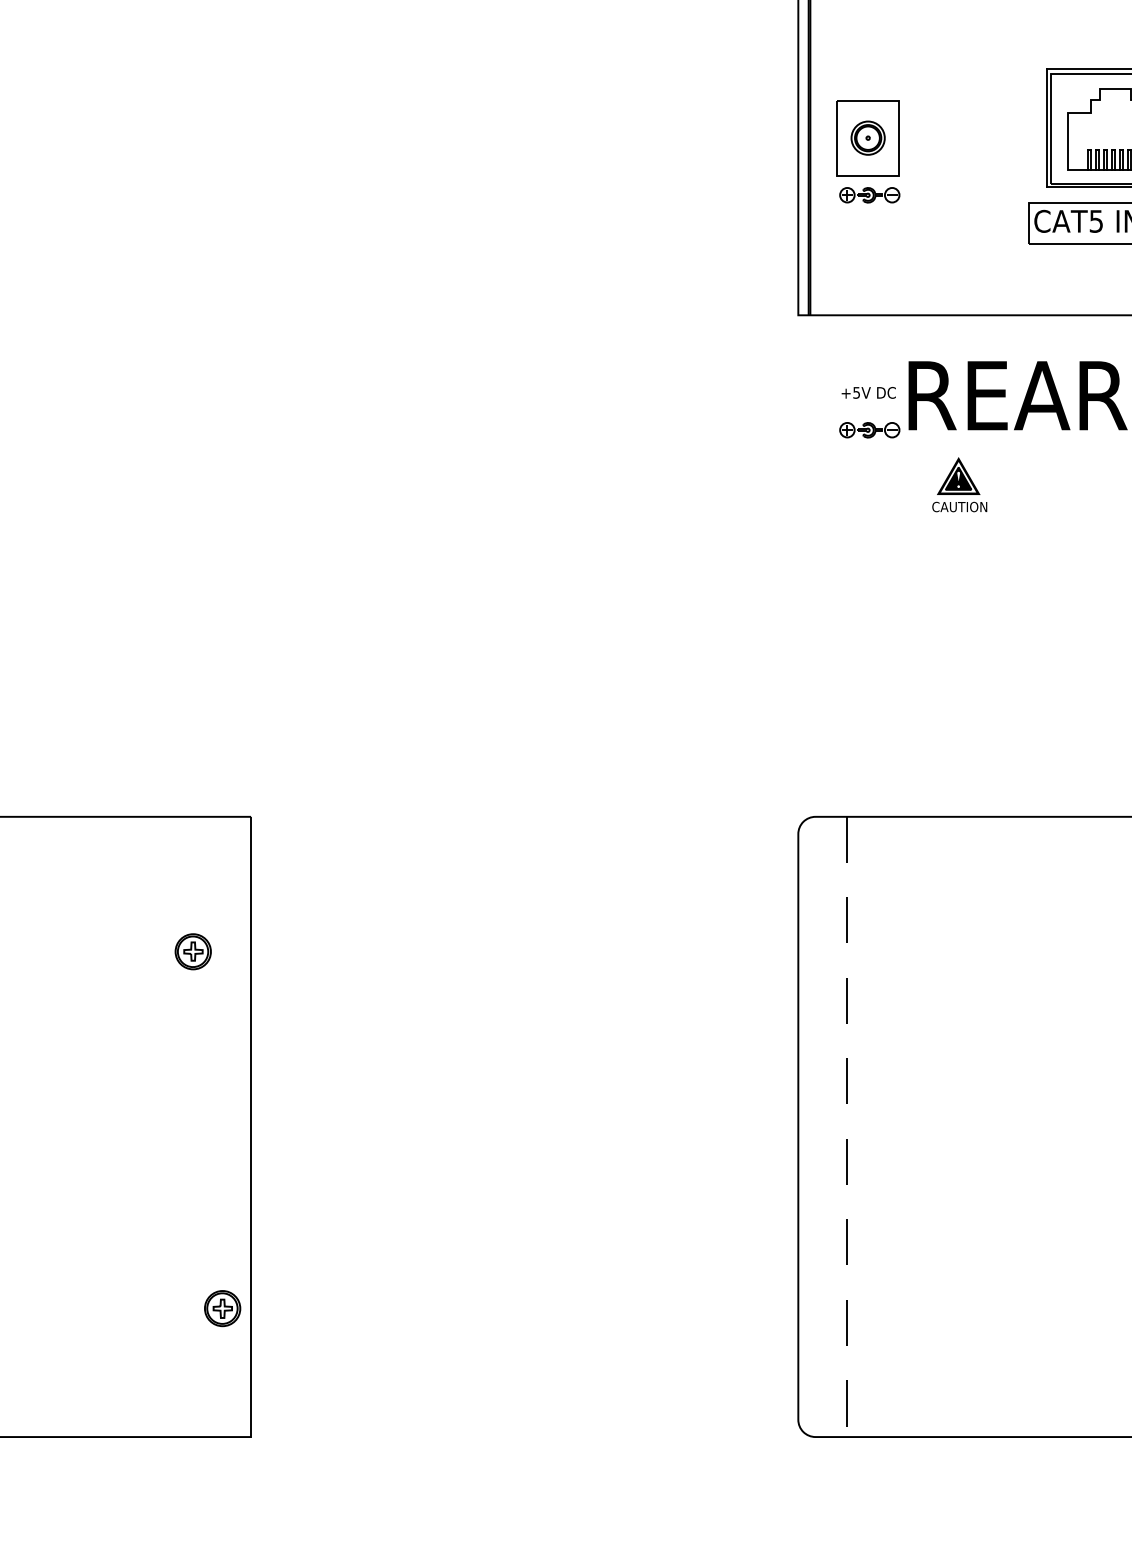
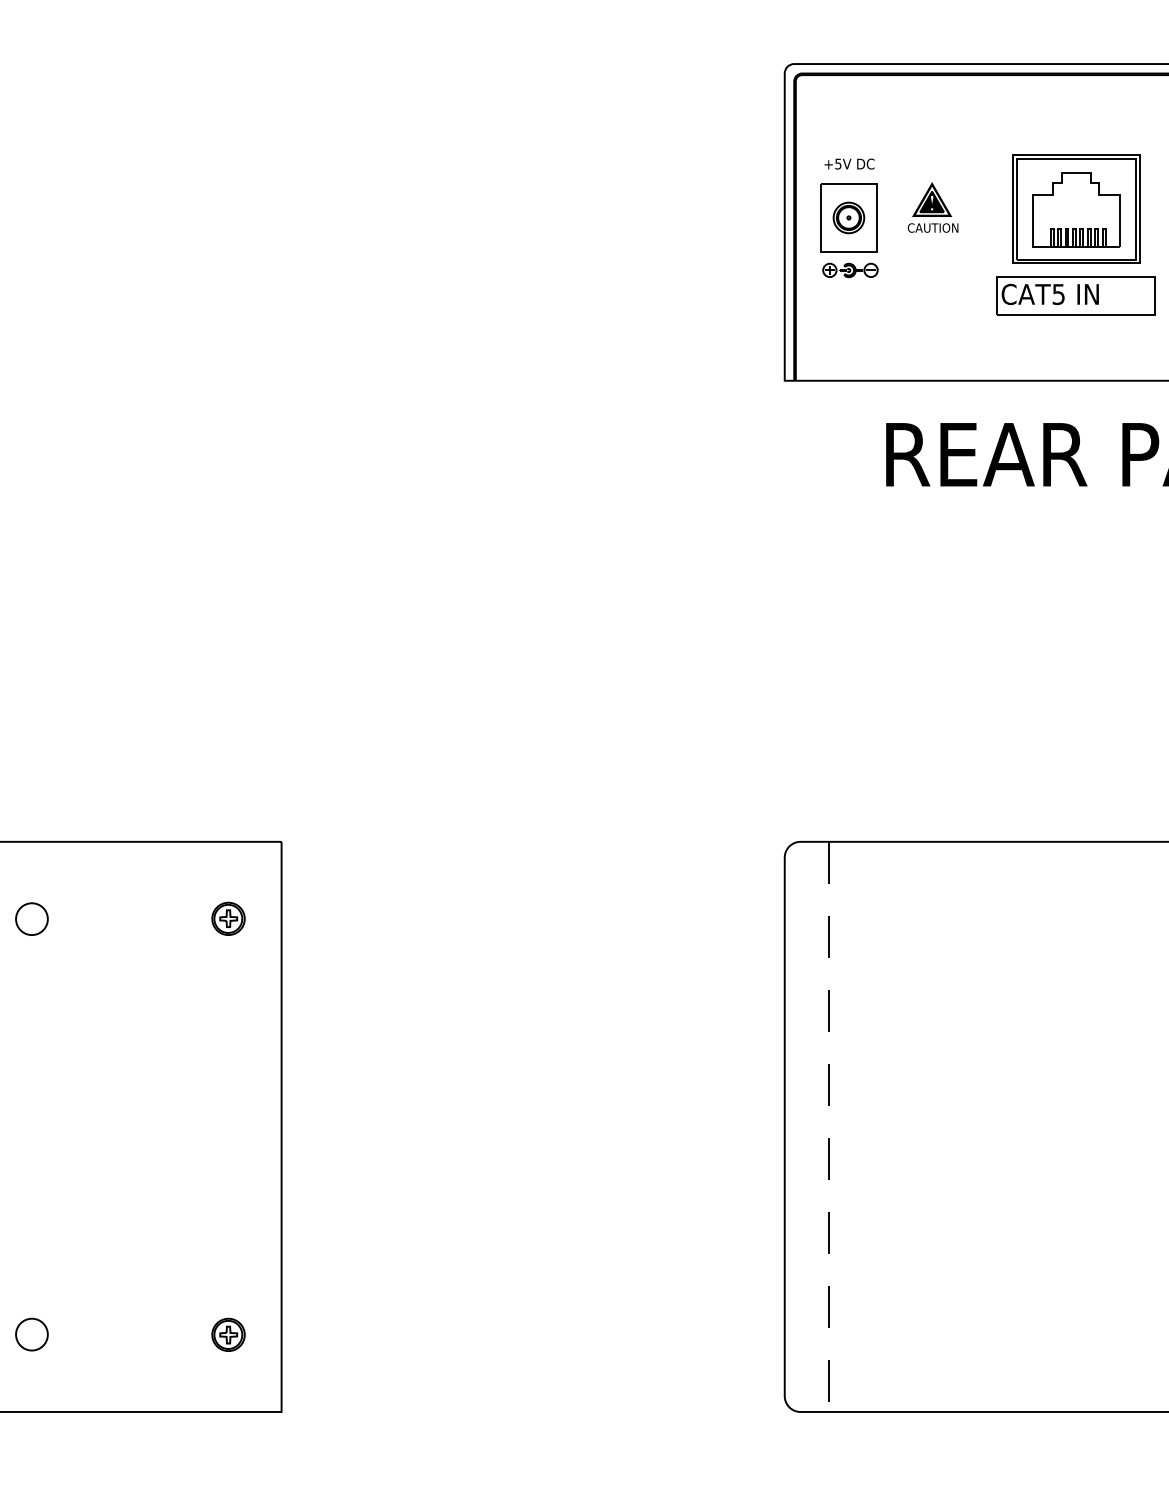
text: (868, 392) -> (849, 163), moved
part: (869, 430) -> (850, 486), removed
part: (959, 484) -> (932, 207), moved
part: (193, 951) -> (228, 918), moved
part: (222, 1308) -> (228, 1334), moved

